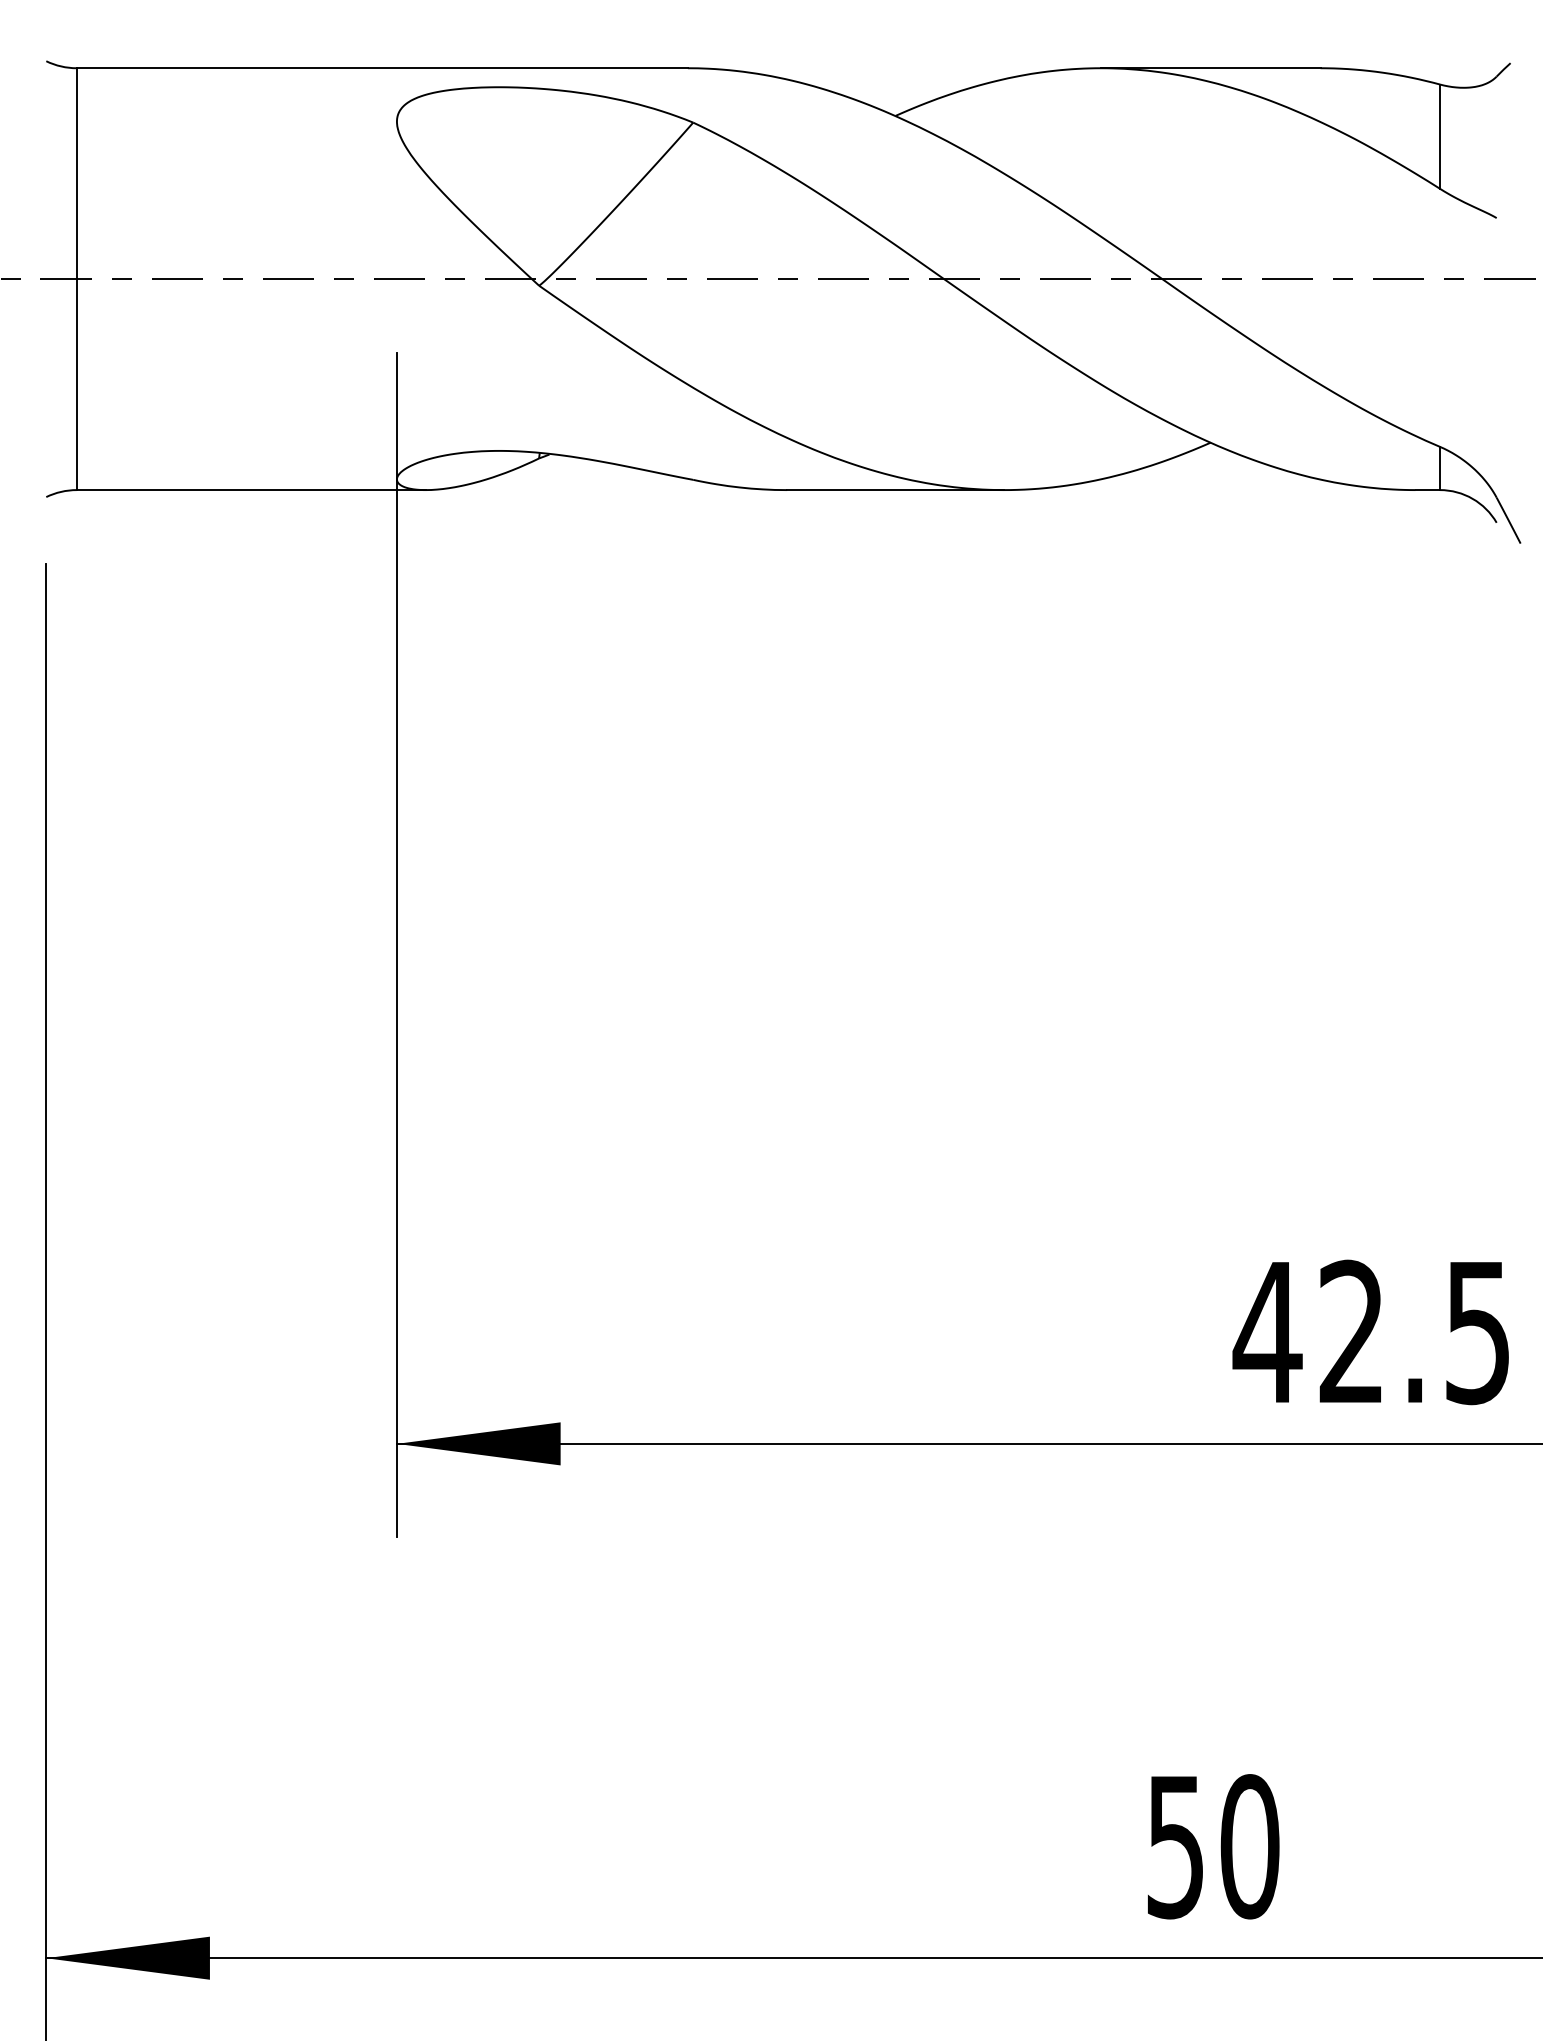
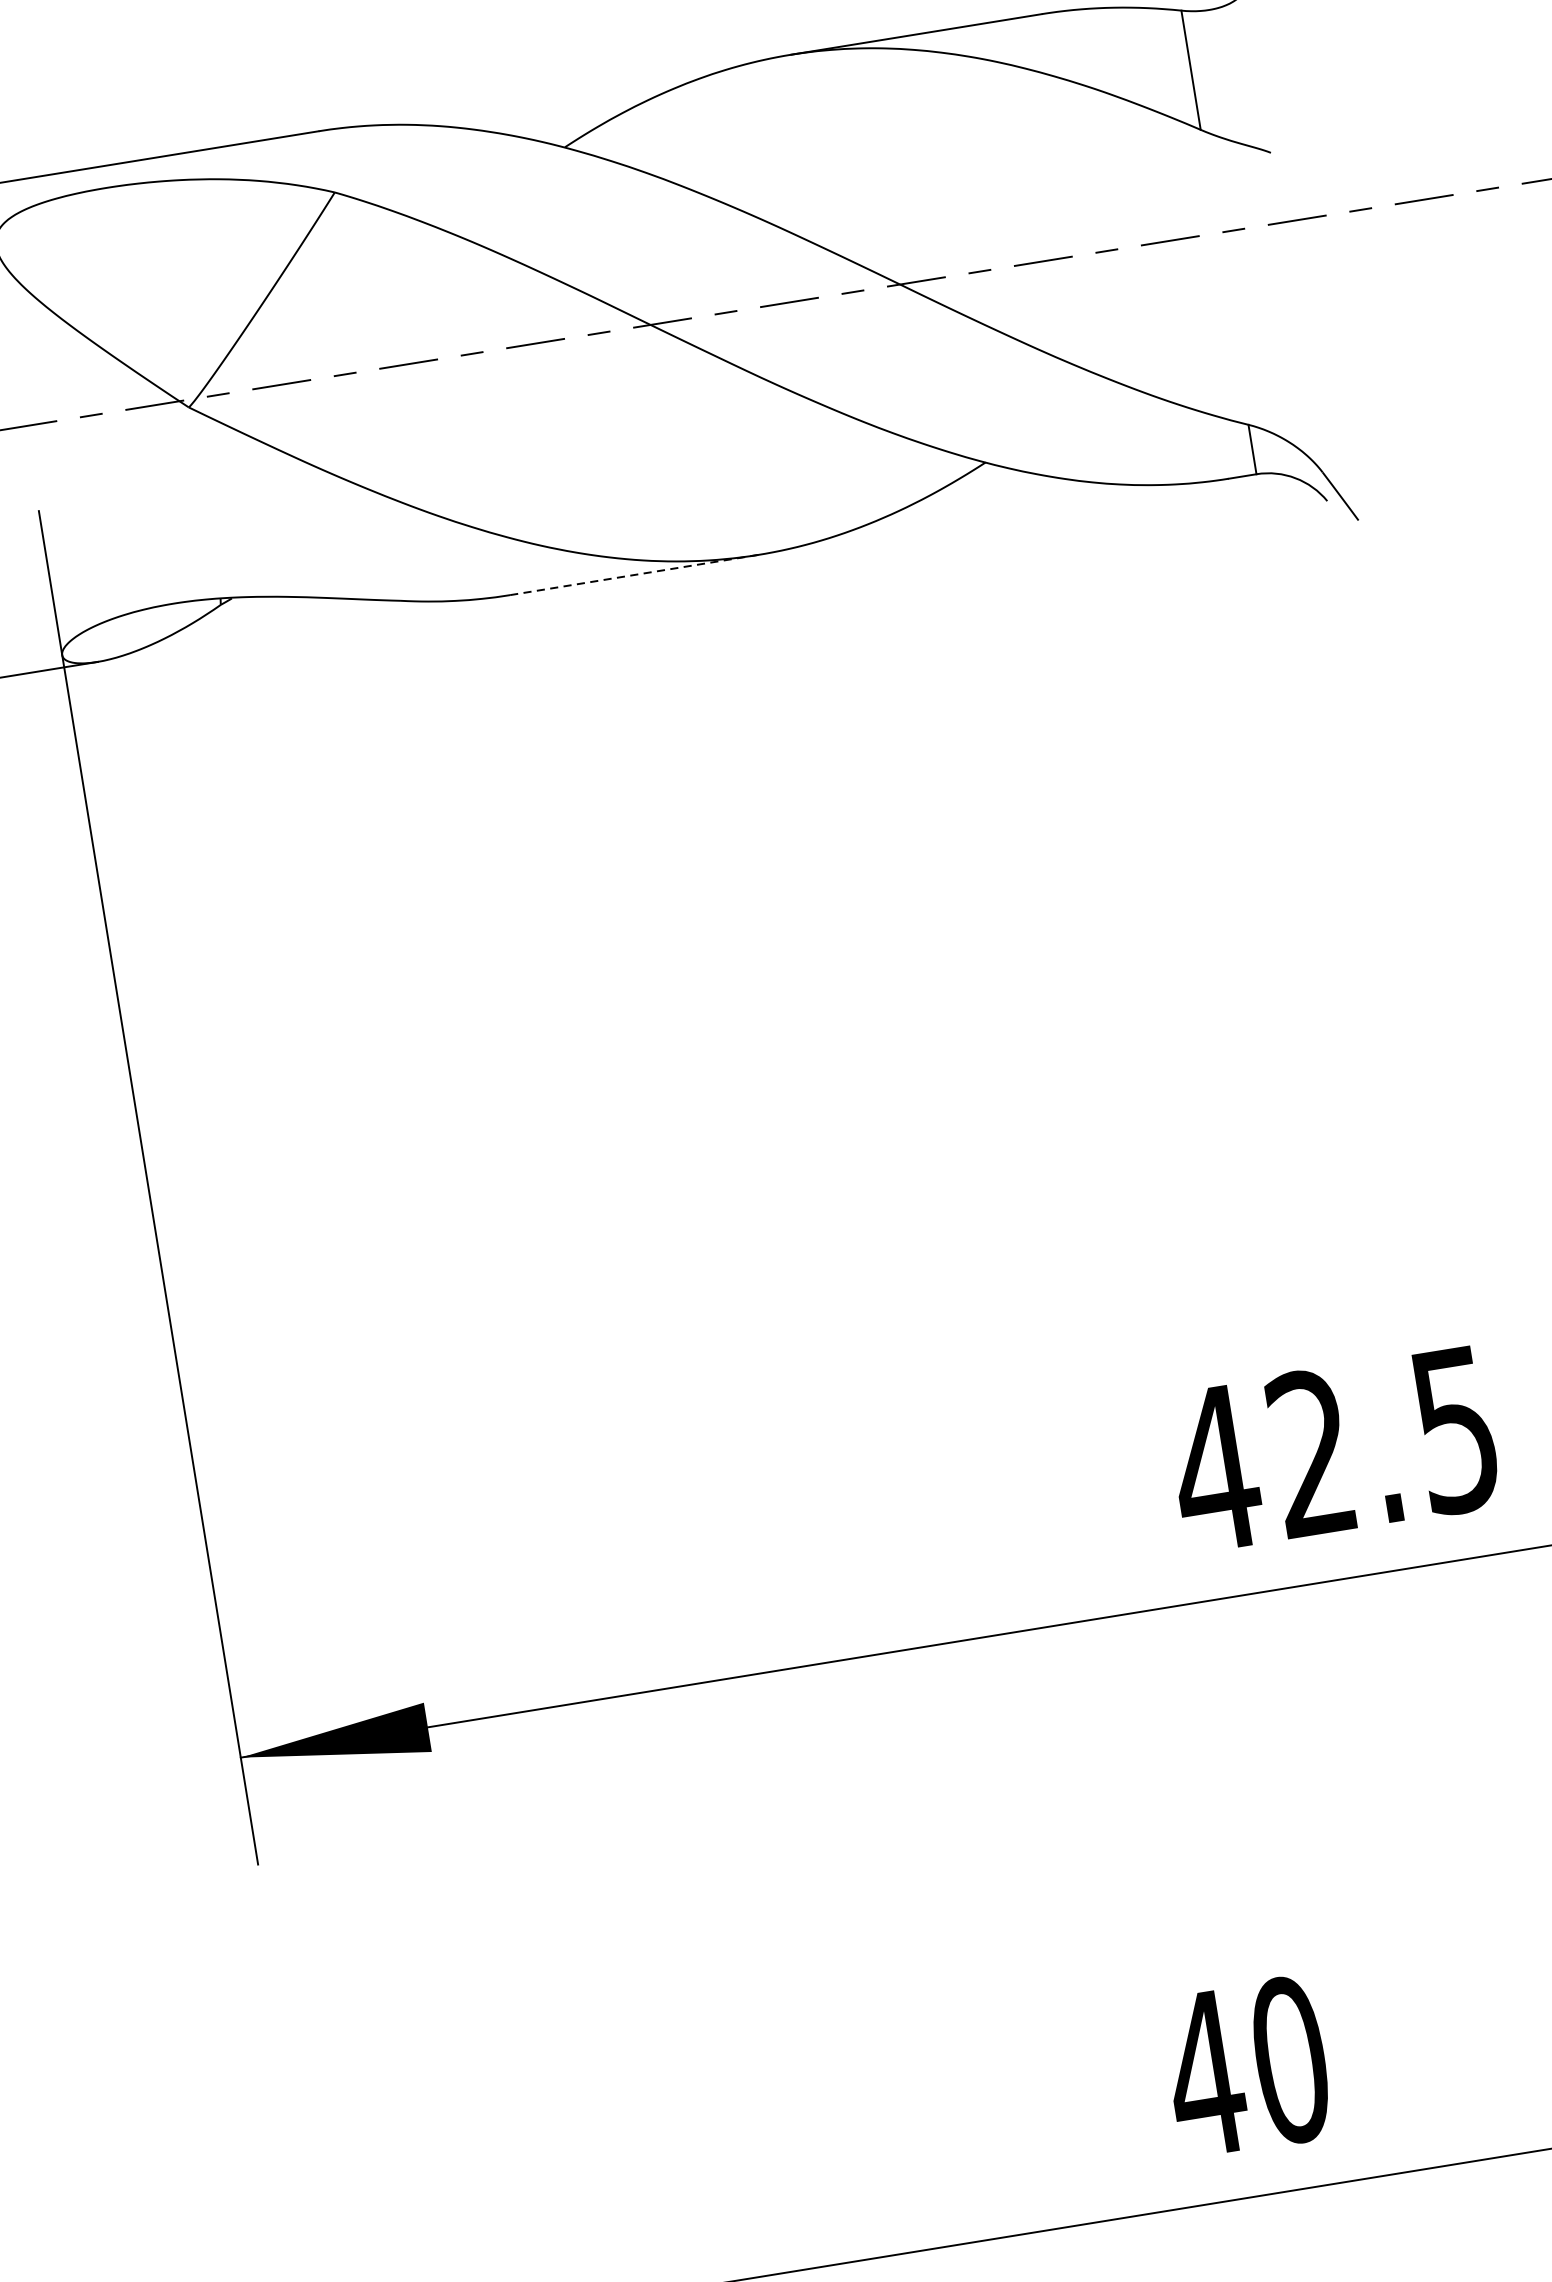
line: (895, 490) -> (634, 575), solid -> dashed
text: (1175, 1847) -> (1205, 2074), 50 -> 40

